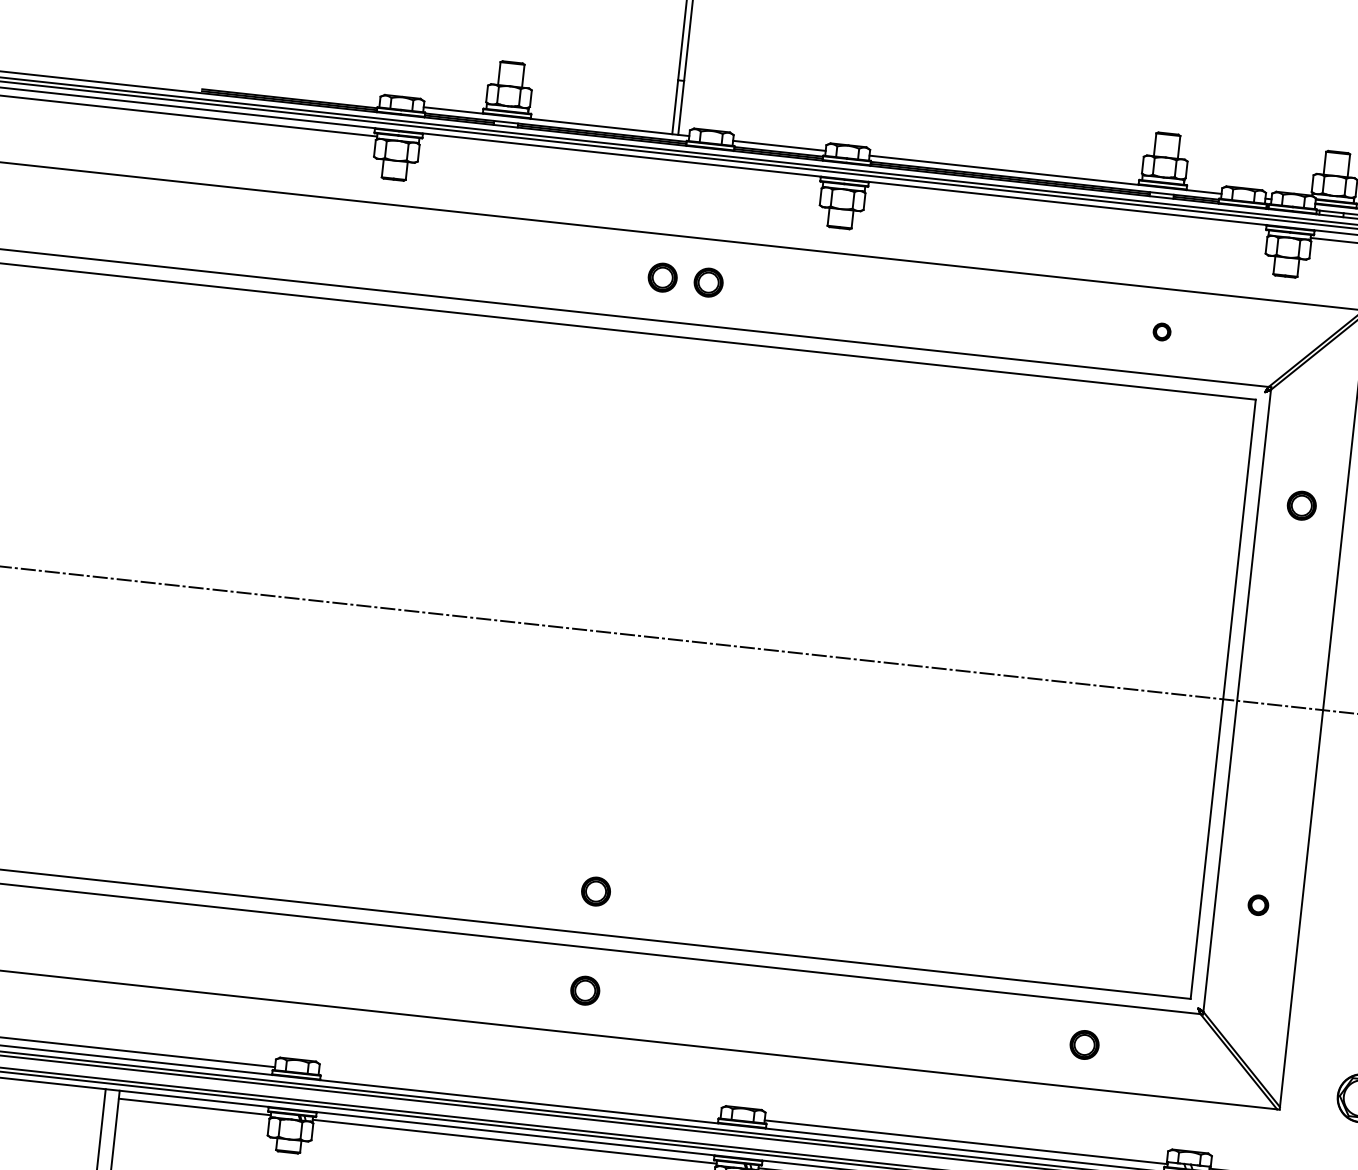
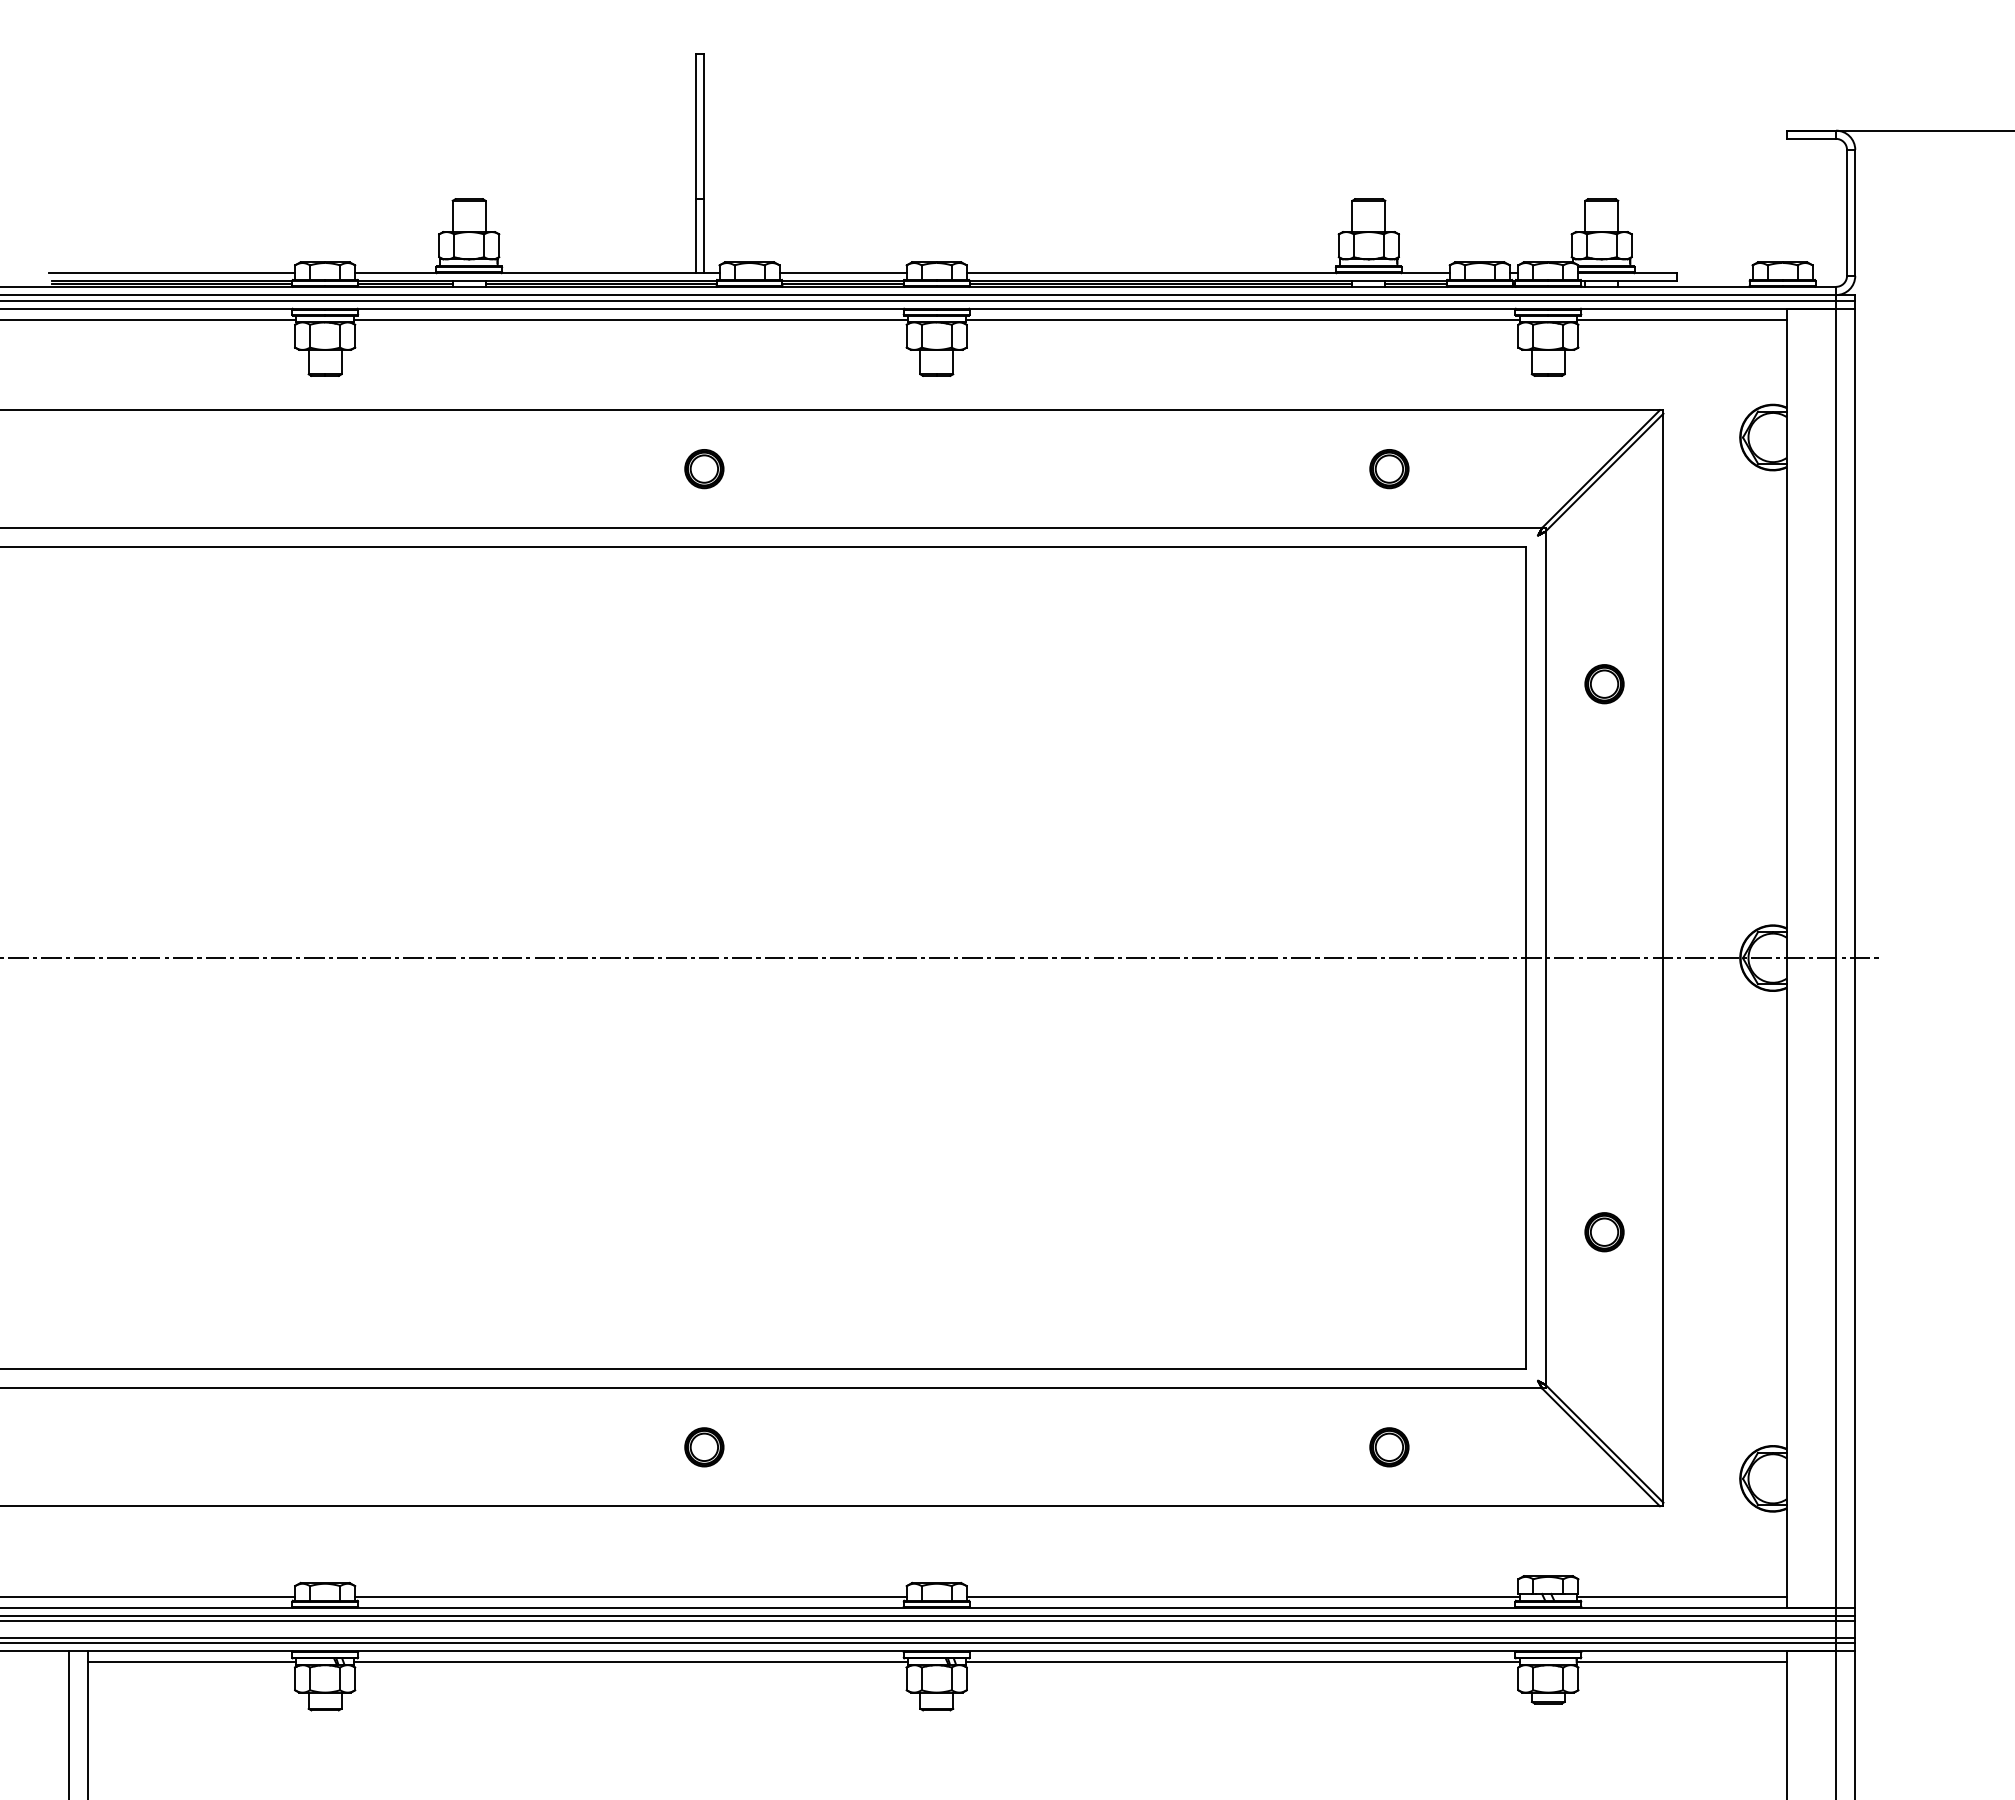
line: (290, 93) -> (172, 273), added
line: (620, 162) -> (630, 319), added
line: (1066, 211) -> (1242, 319), added
part: (708, 282) -> (767, 469), removed
part: (1162, 332) -> (1389, 469), size x1.67
part: (596, 891) -> (704, 1311), removed
part: (1258, 905) -> (1604, 1232), size x1.43
line: (519, 1093) -> (630, 1596), added

